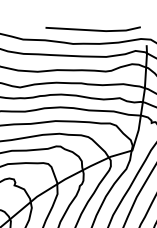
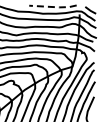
line: (94, 31) -> (53, 7), solid -> dashed

